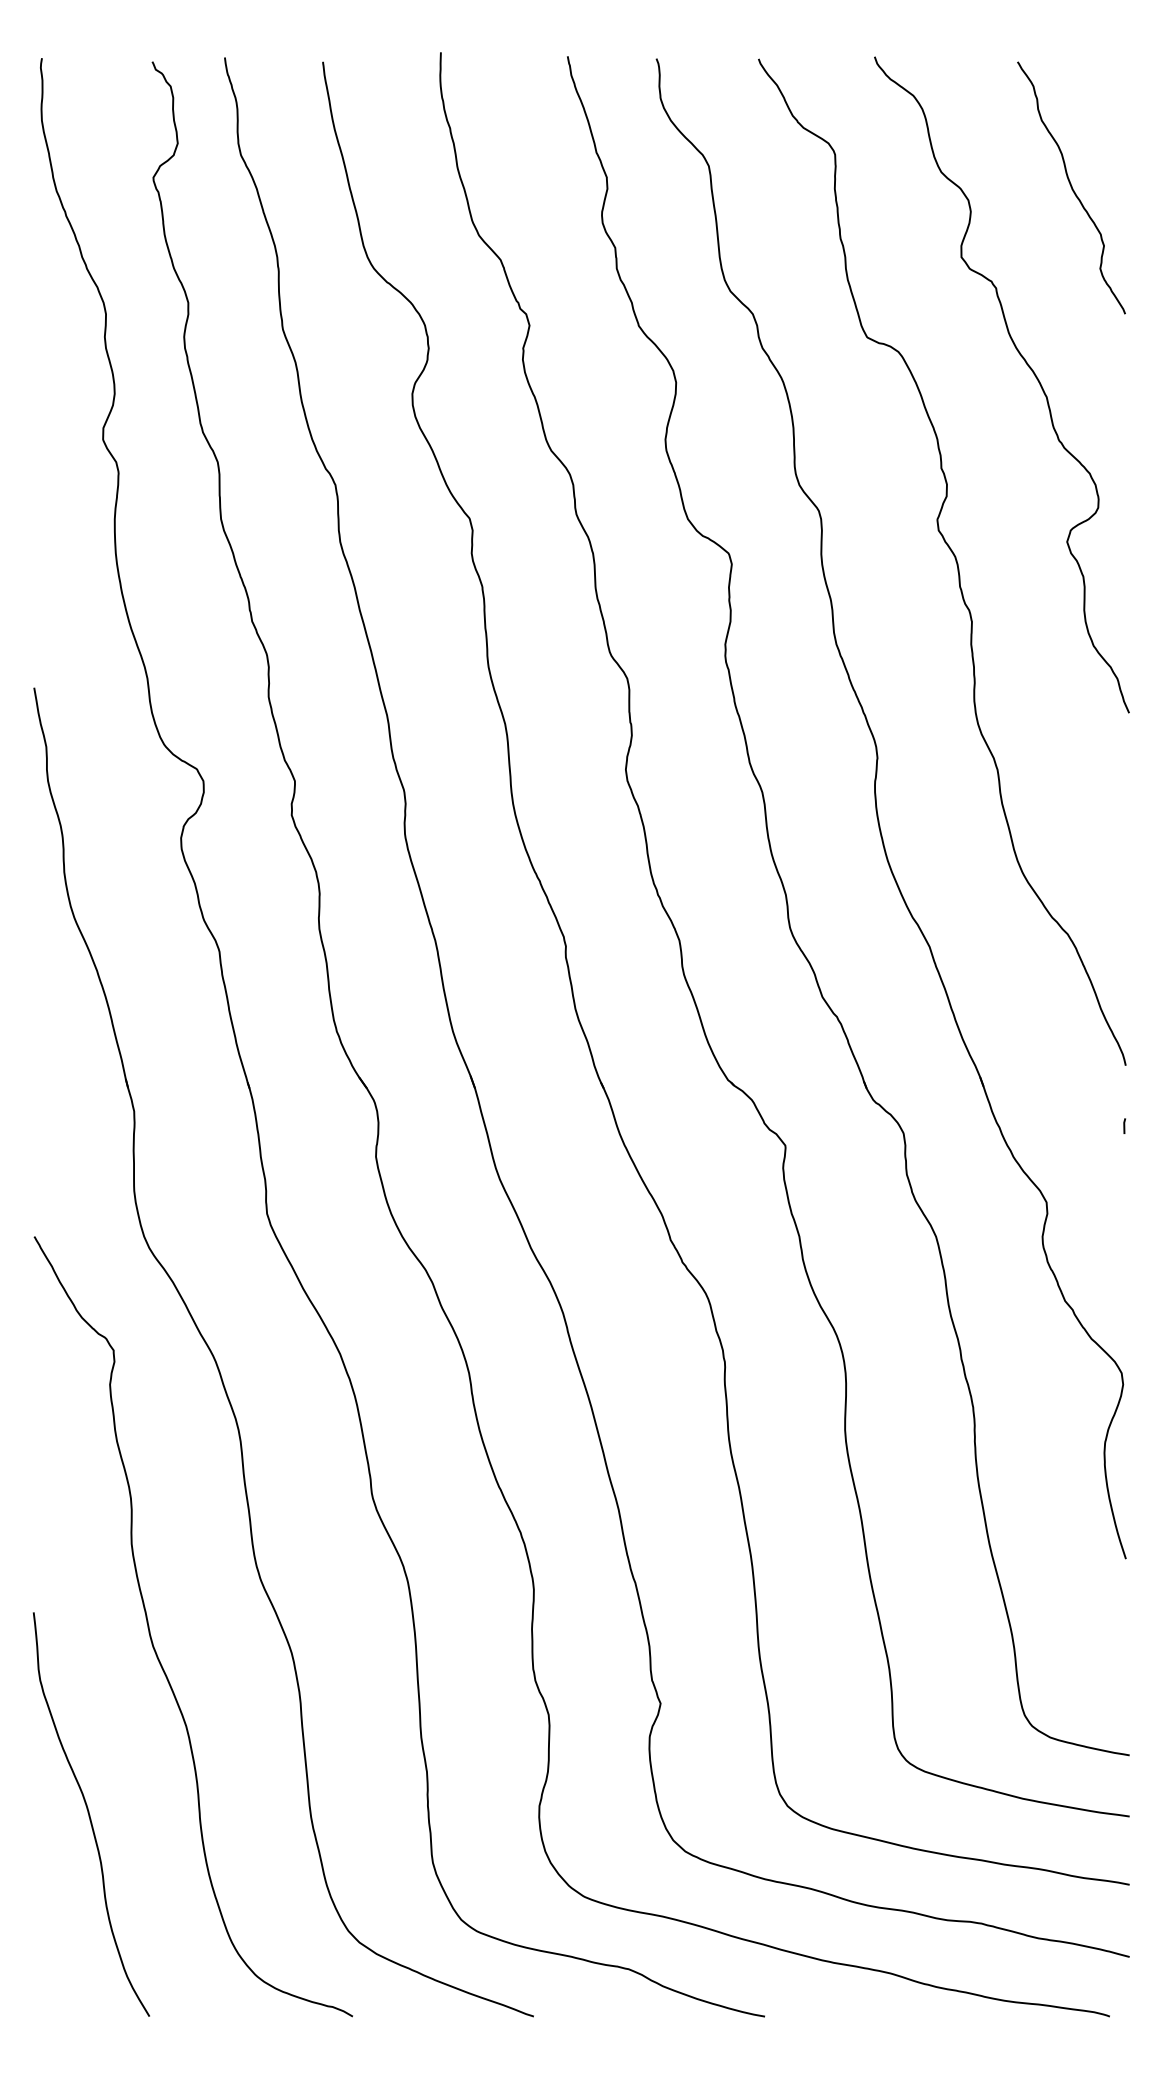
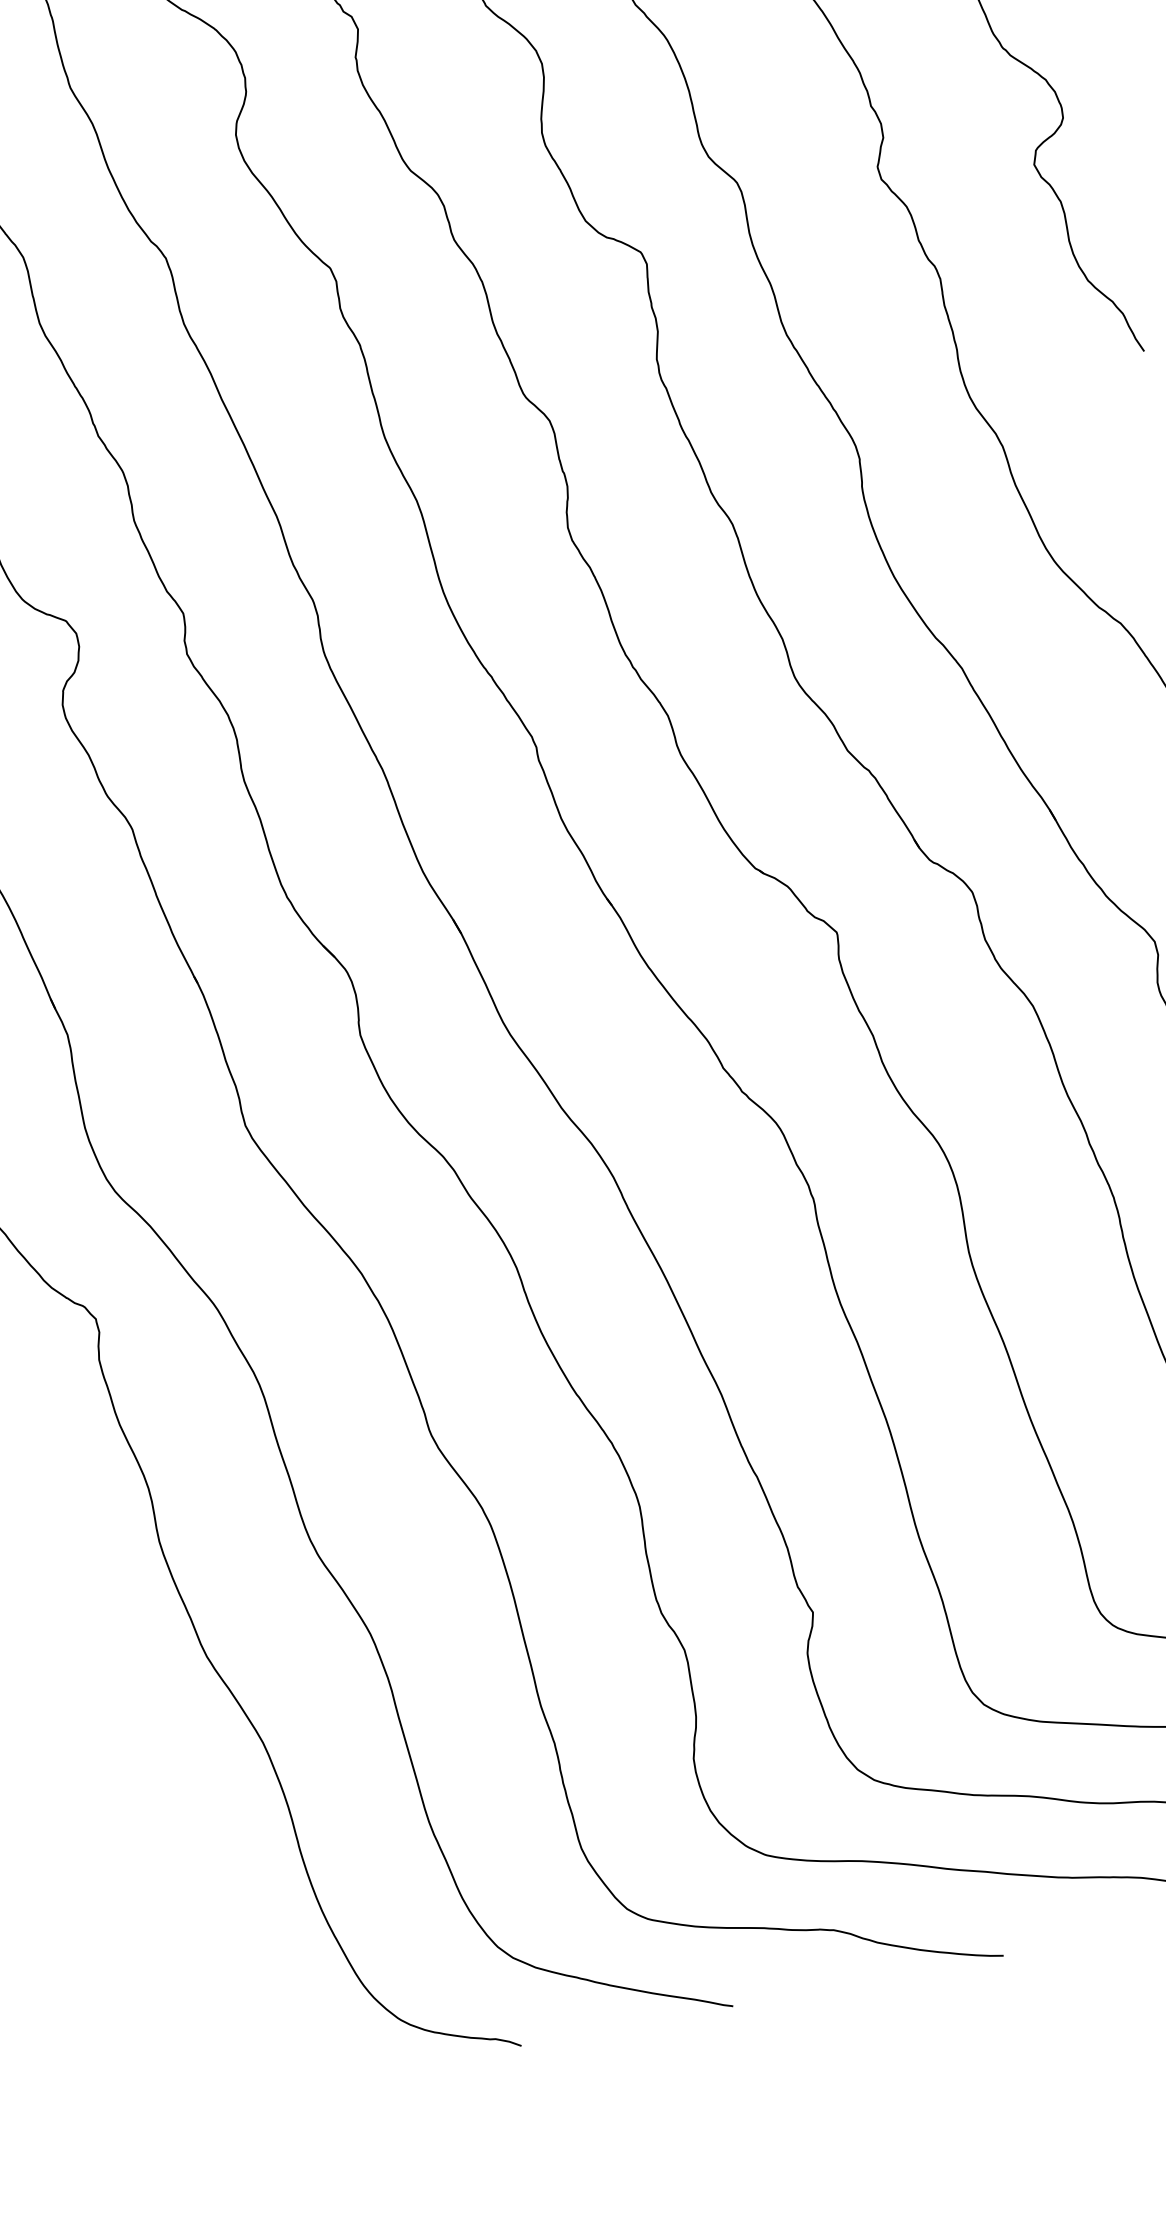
curve: (90, 1815) -> (170, 1868), removed

